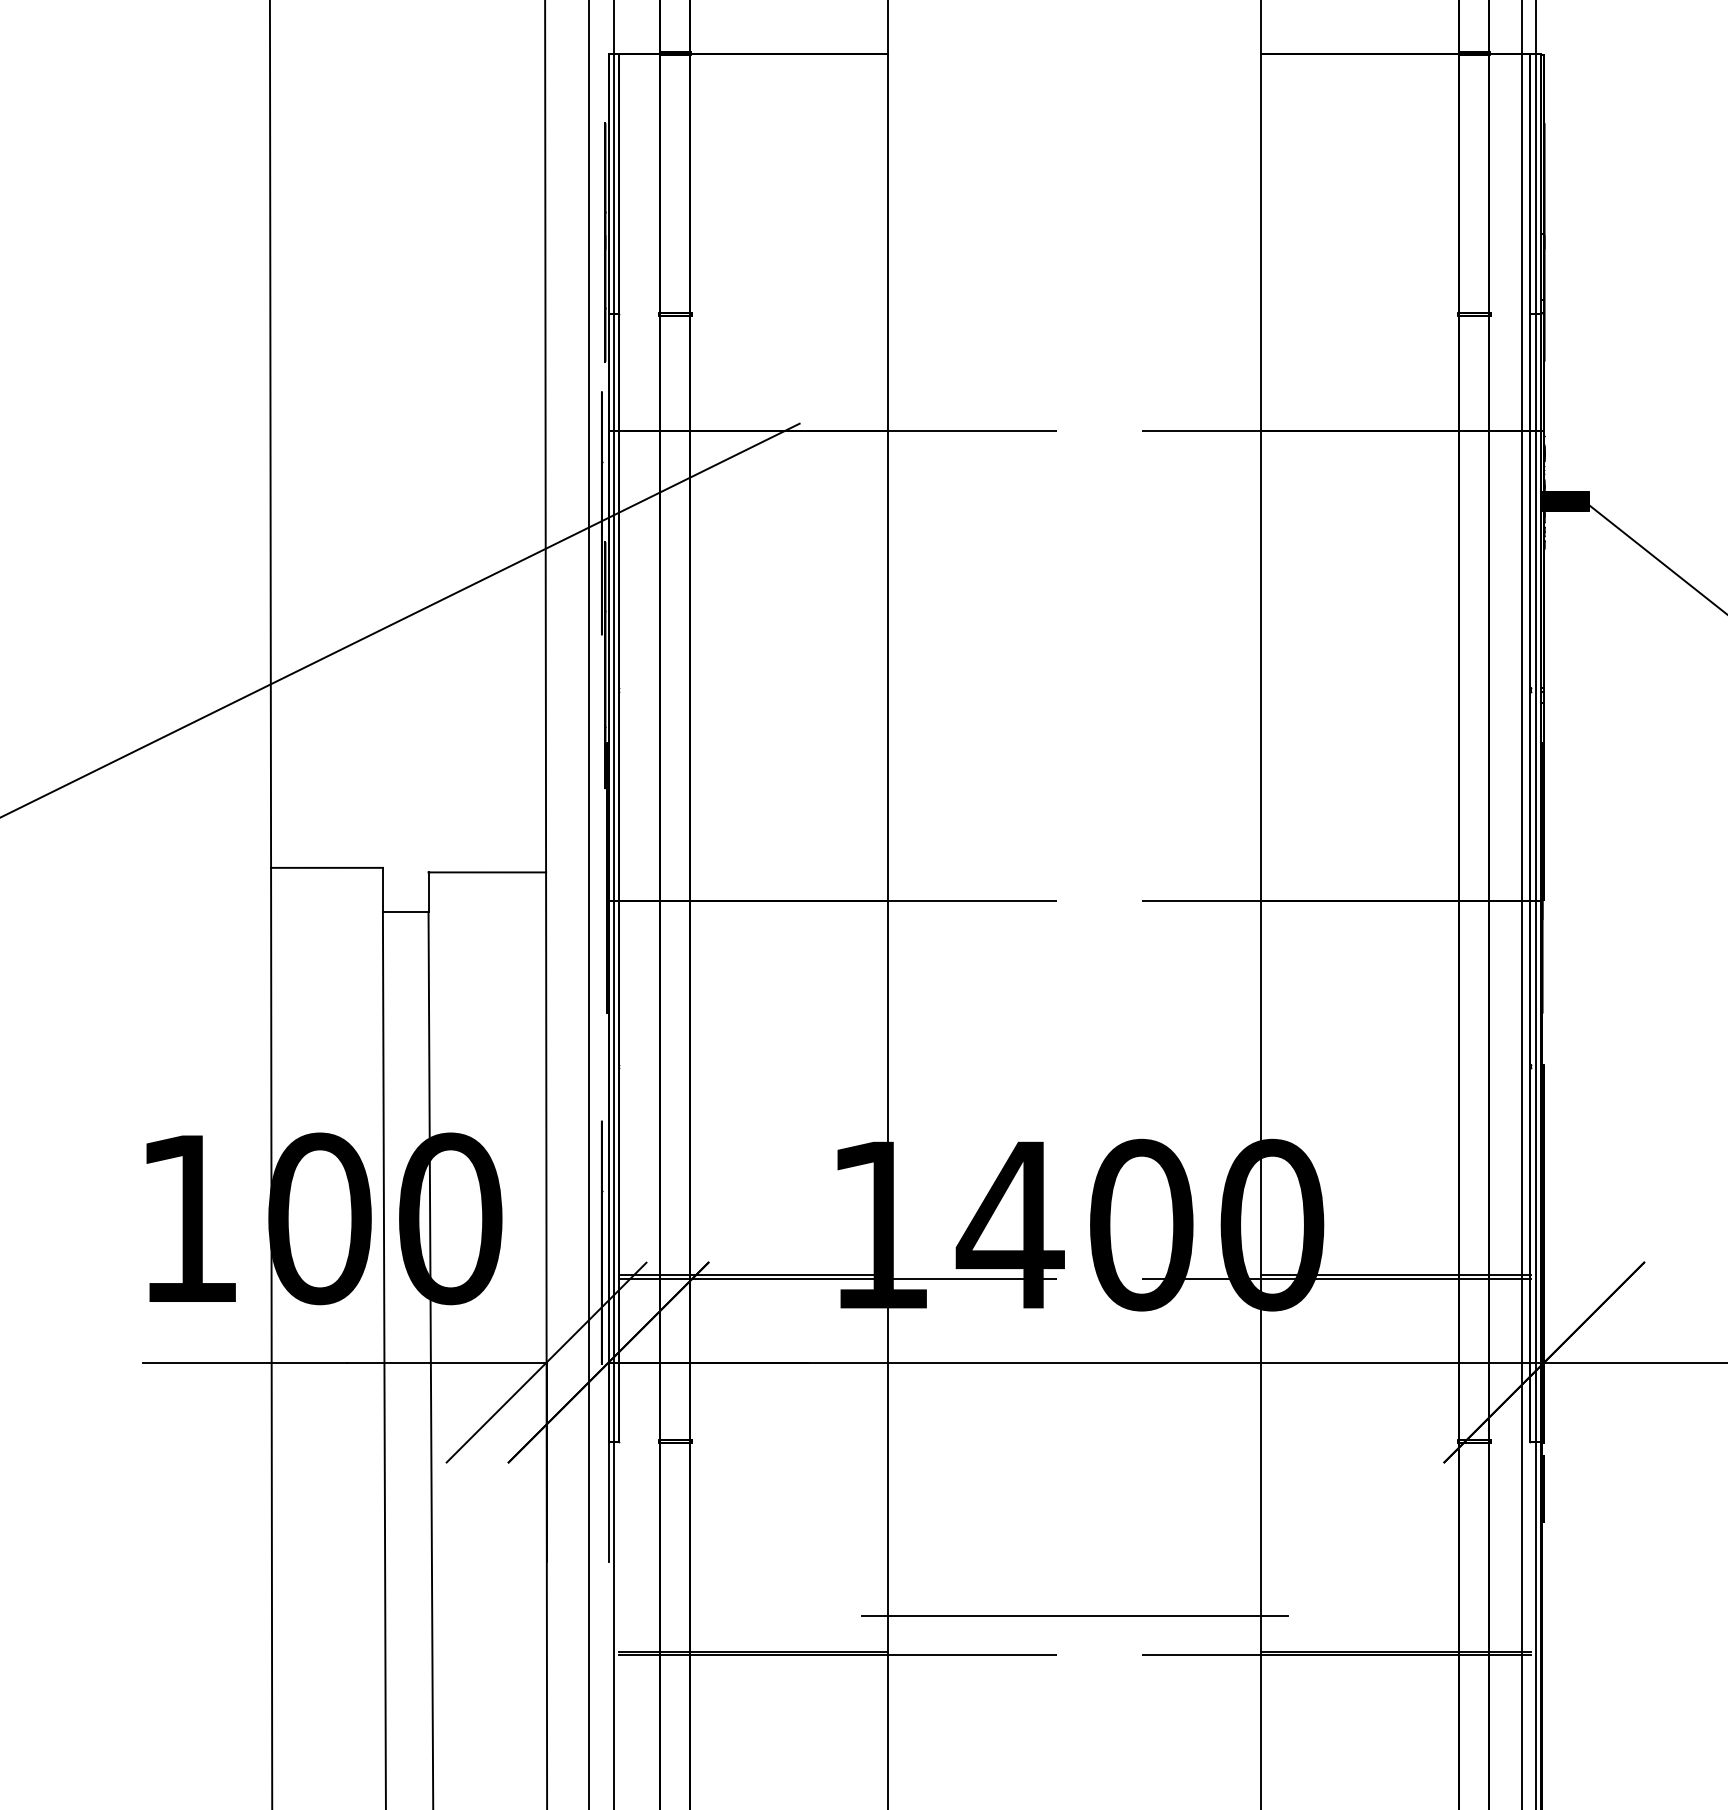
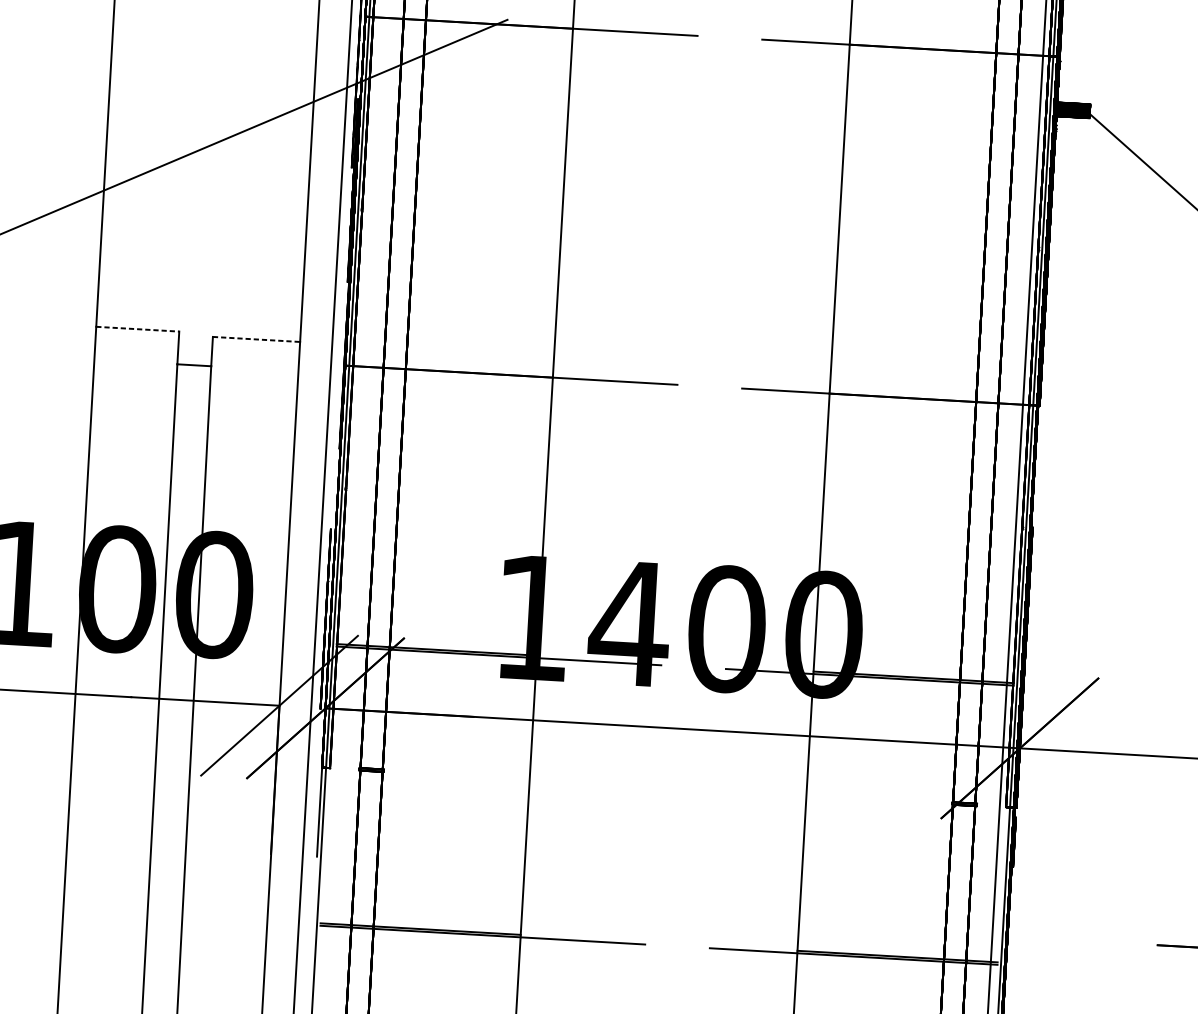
line: (327, 867) -> (138, 328), solid -> dashed
line: (487, 872) -> (256, 339), solid -> dashed
line: (1074, 1616) -> (660, 916), removed

